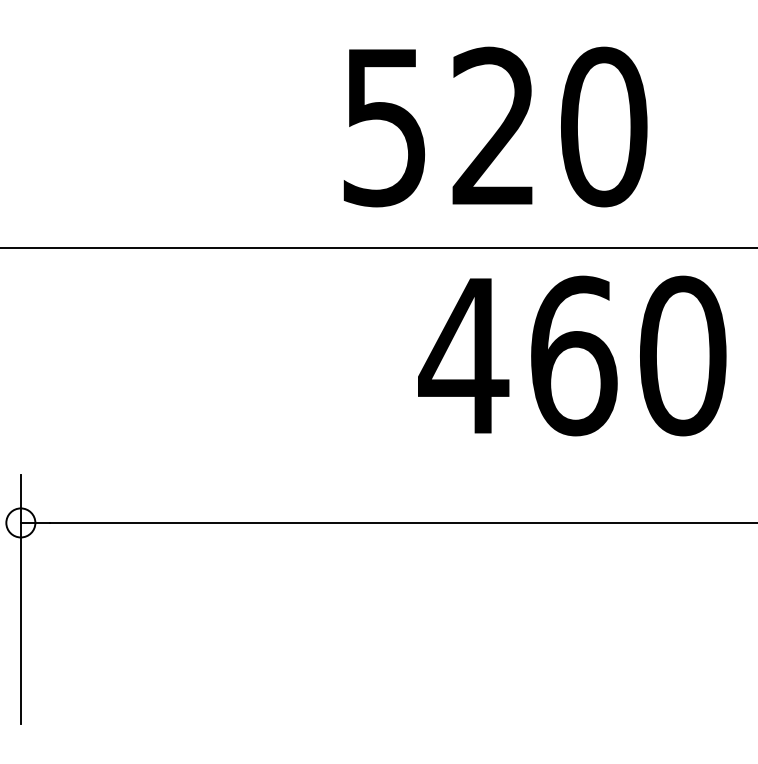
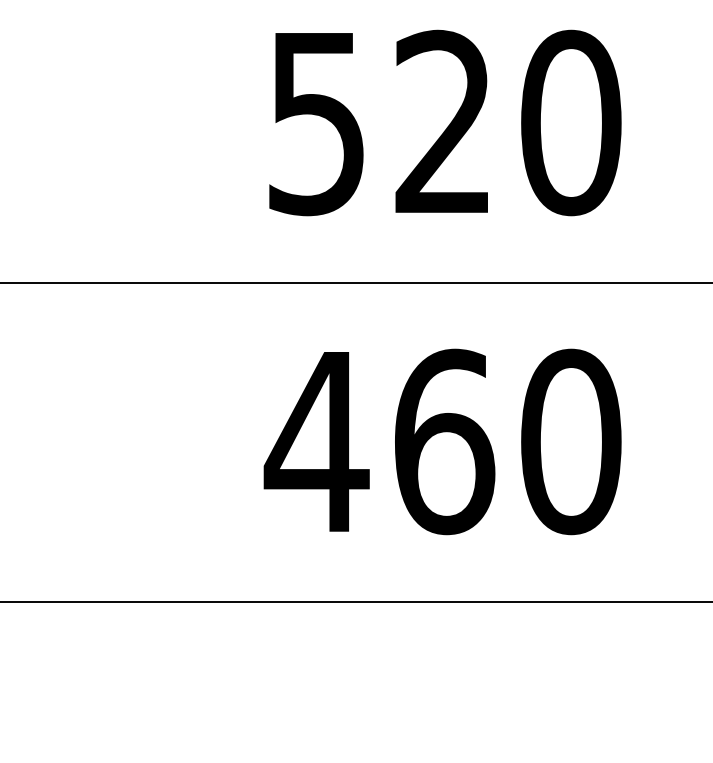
text: (495, 126) -> (445, 122), moved
text: (572, 355) -> (442, 441), moved

